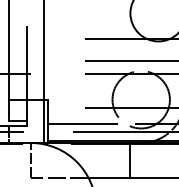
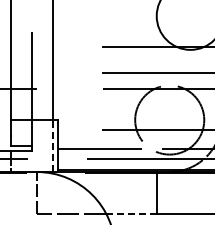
line: (43, 121) -> (52, 146), solid -> dashed
line: (108, 177) -> (130, 213), solid -> dashed

